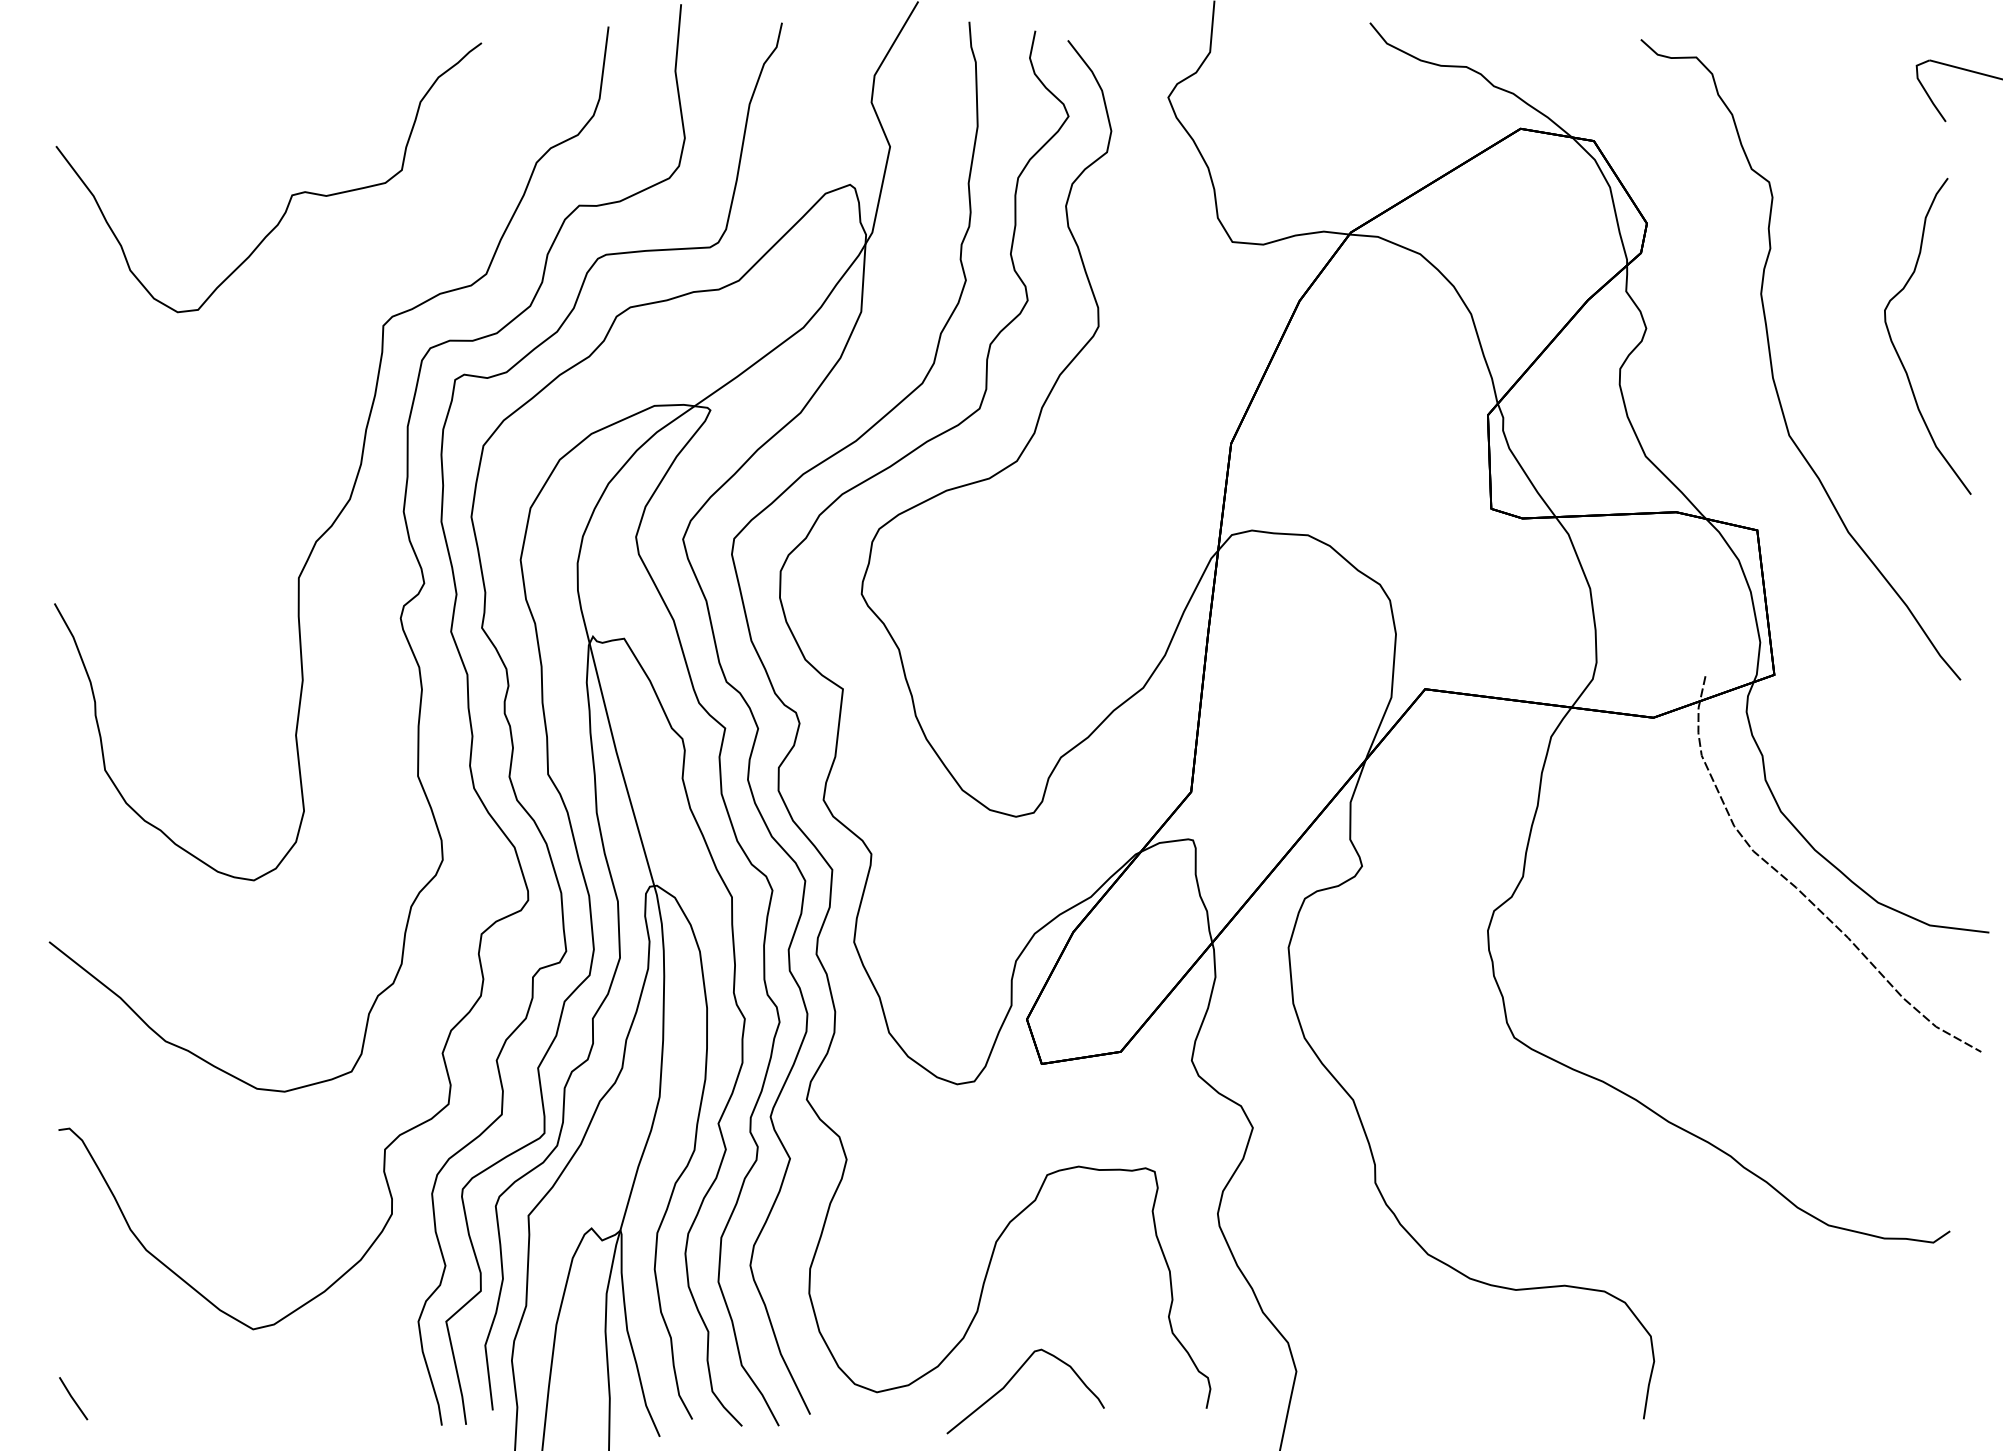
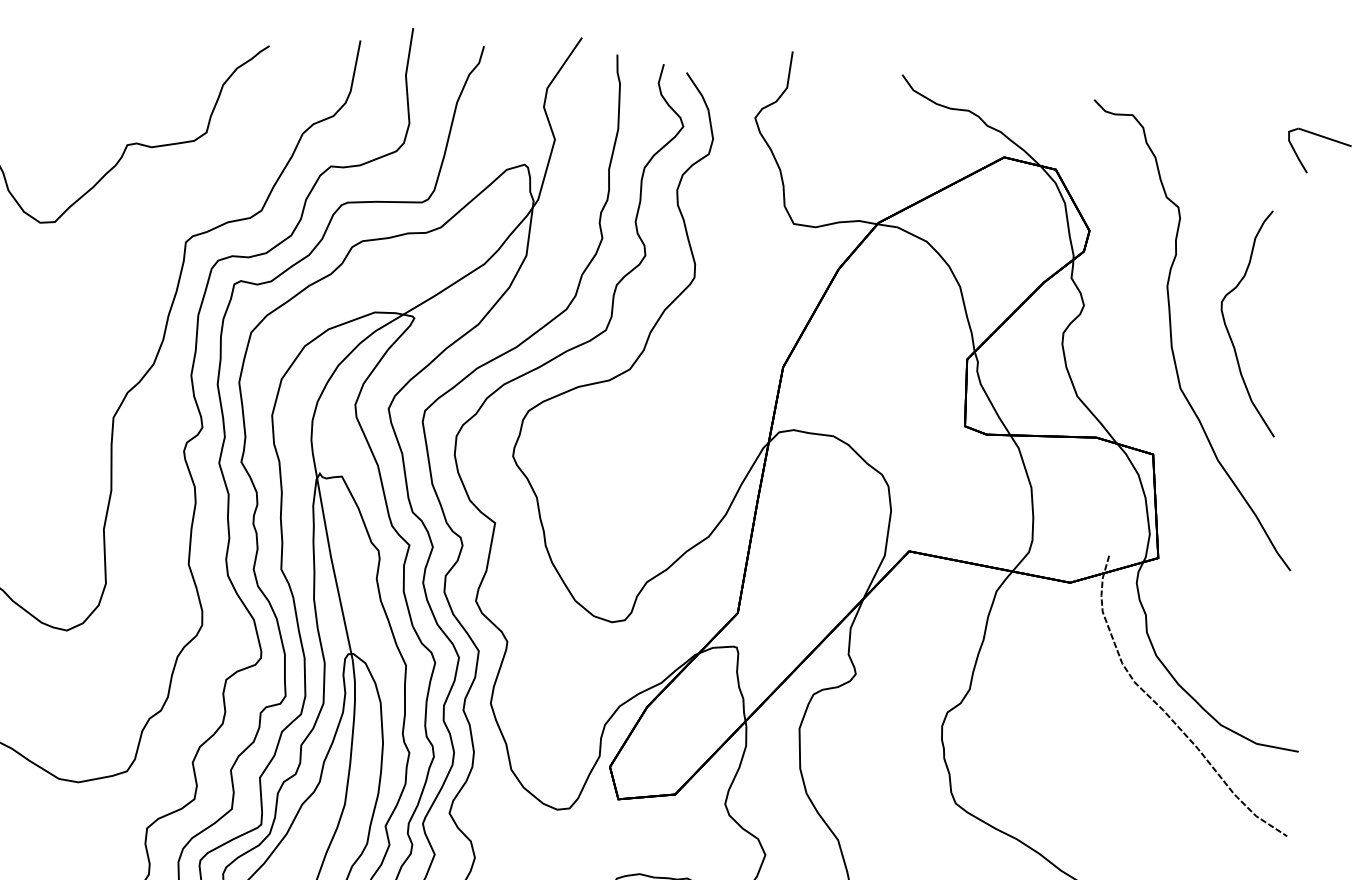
curve: (1897, 351) -> (1228, 331), moved

